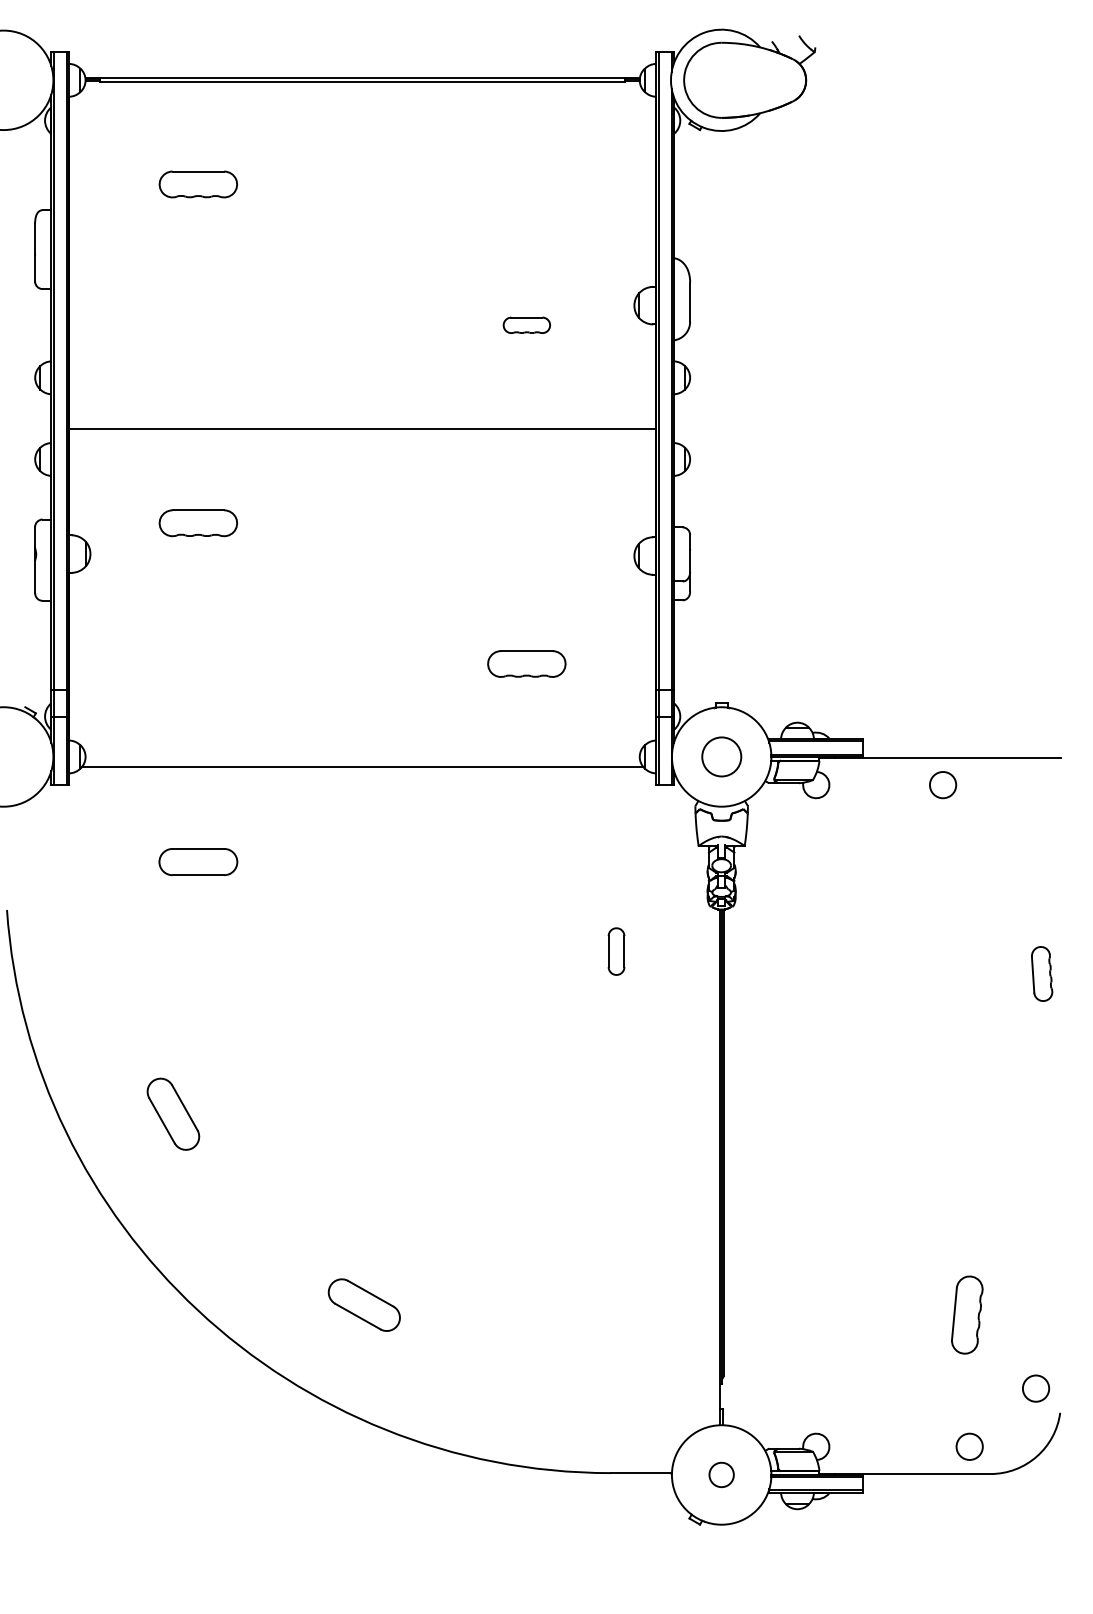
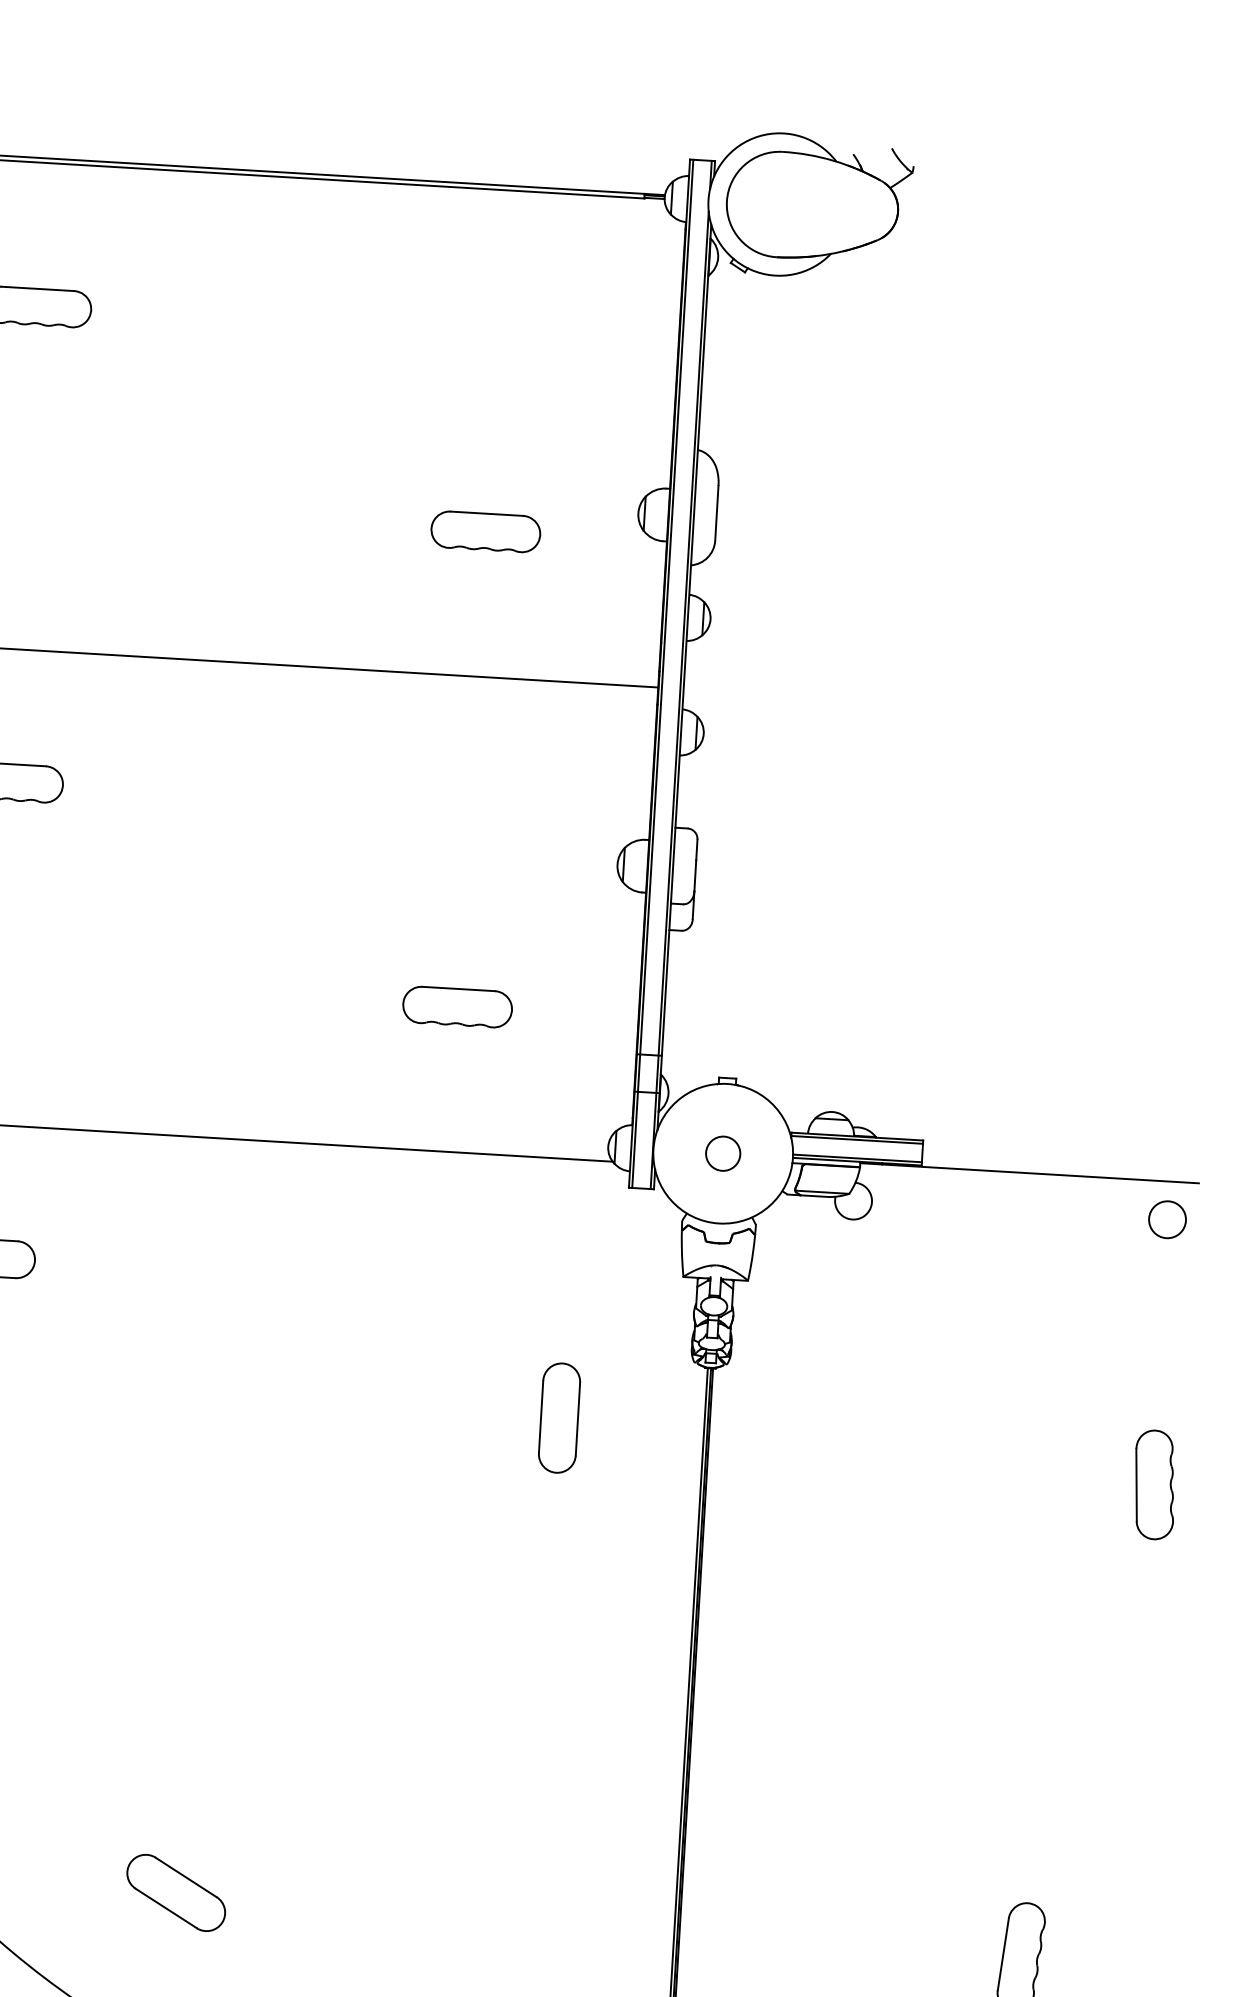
part: (526, 325) -> (485, 532), size x1.67
circle: (721, 756) -> (722, 1153), size x0.62
circle: (943, 785) -> (1168, 1220), moved
part: (616, 951) -> (559, 1417), size x1.67
part: (1041, 973) -> (1153, 1484), size x1.43

